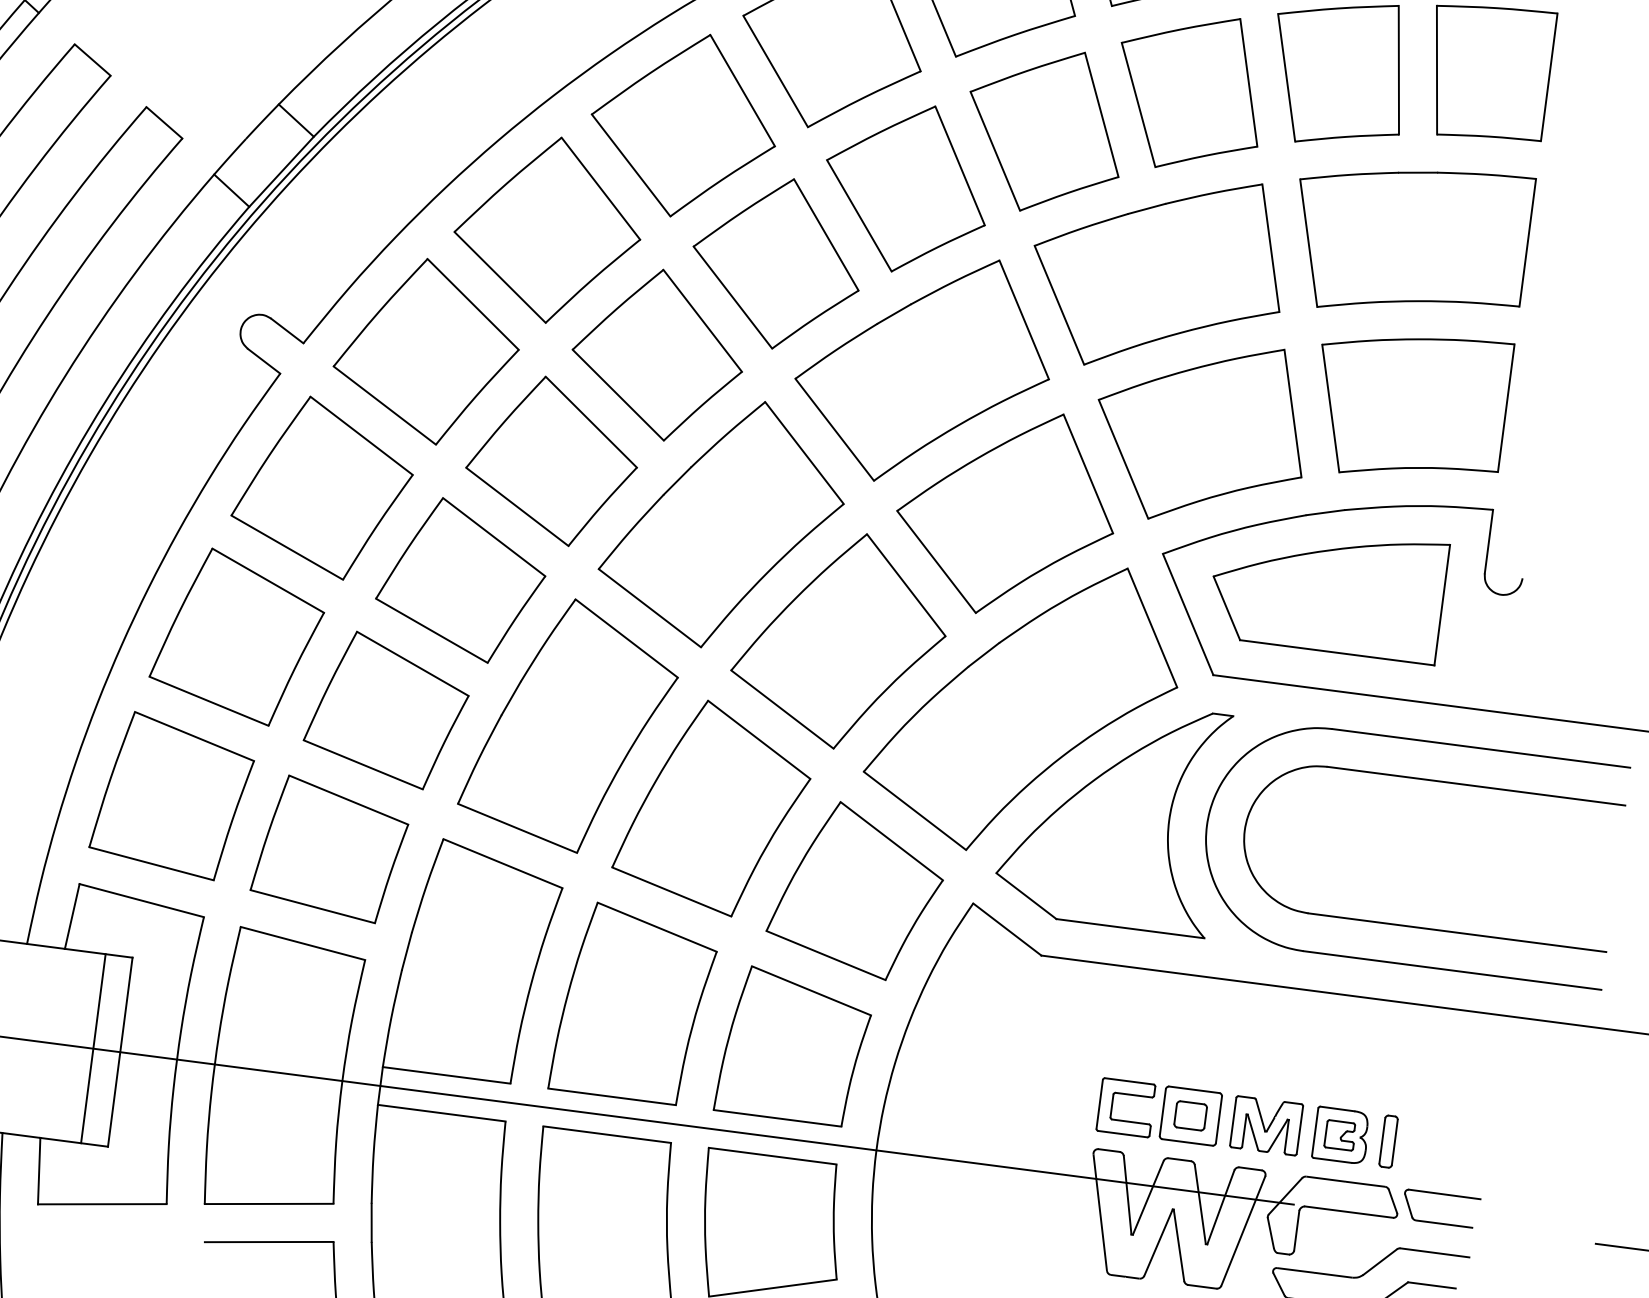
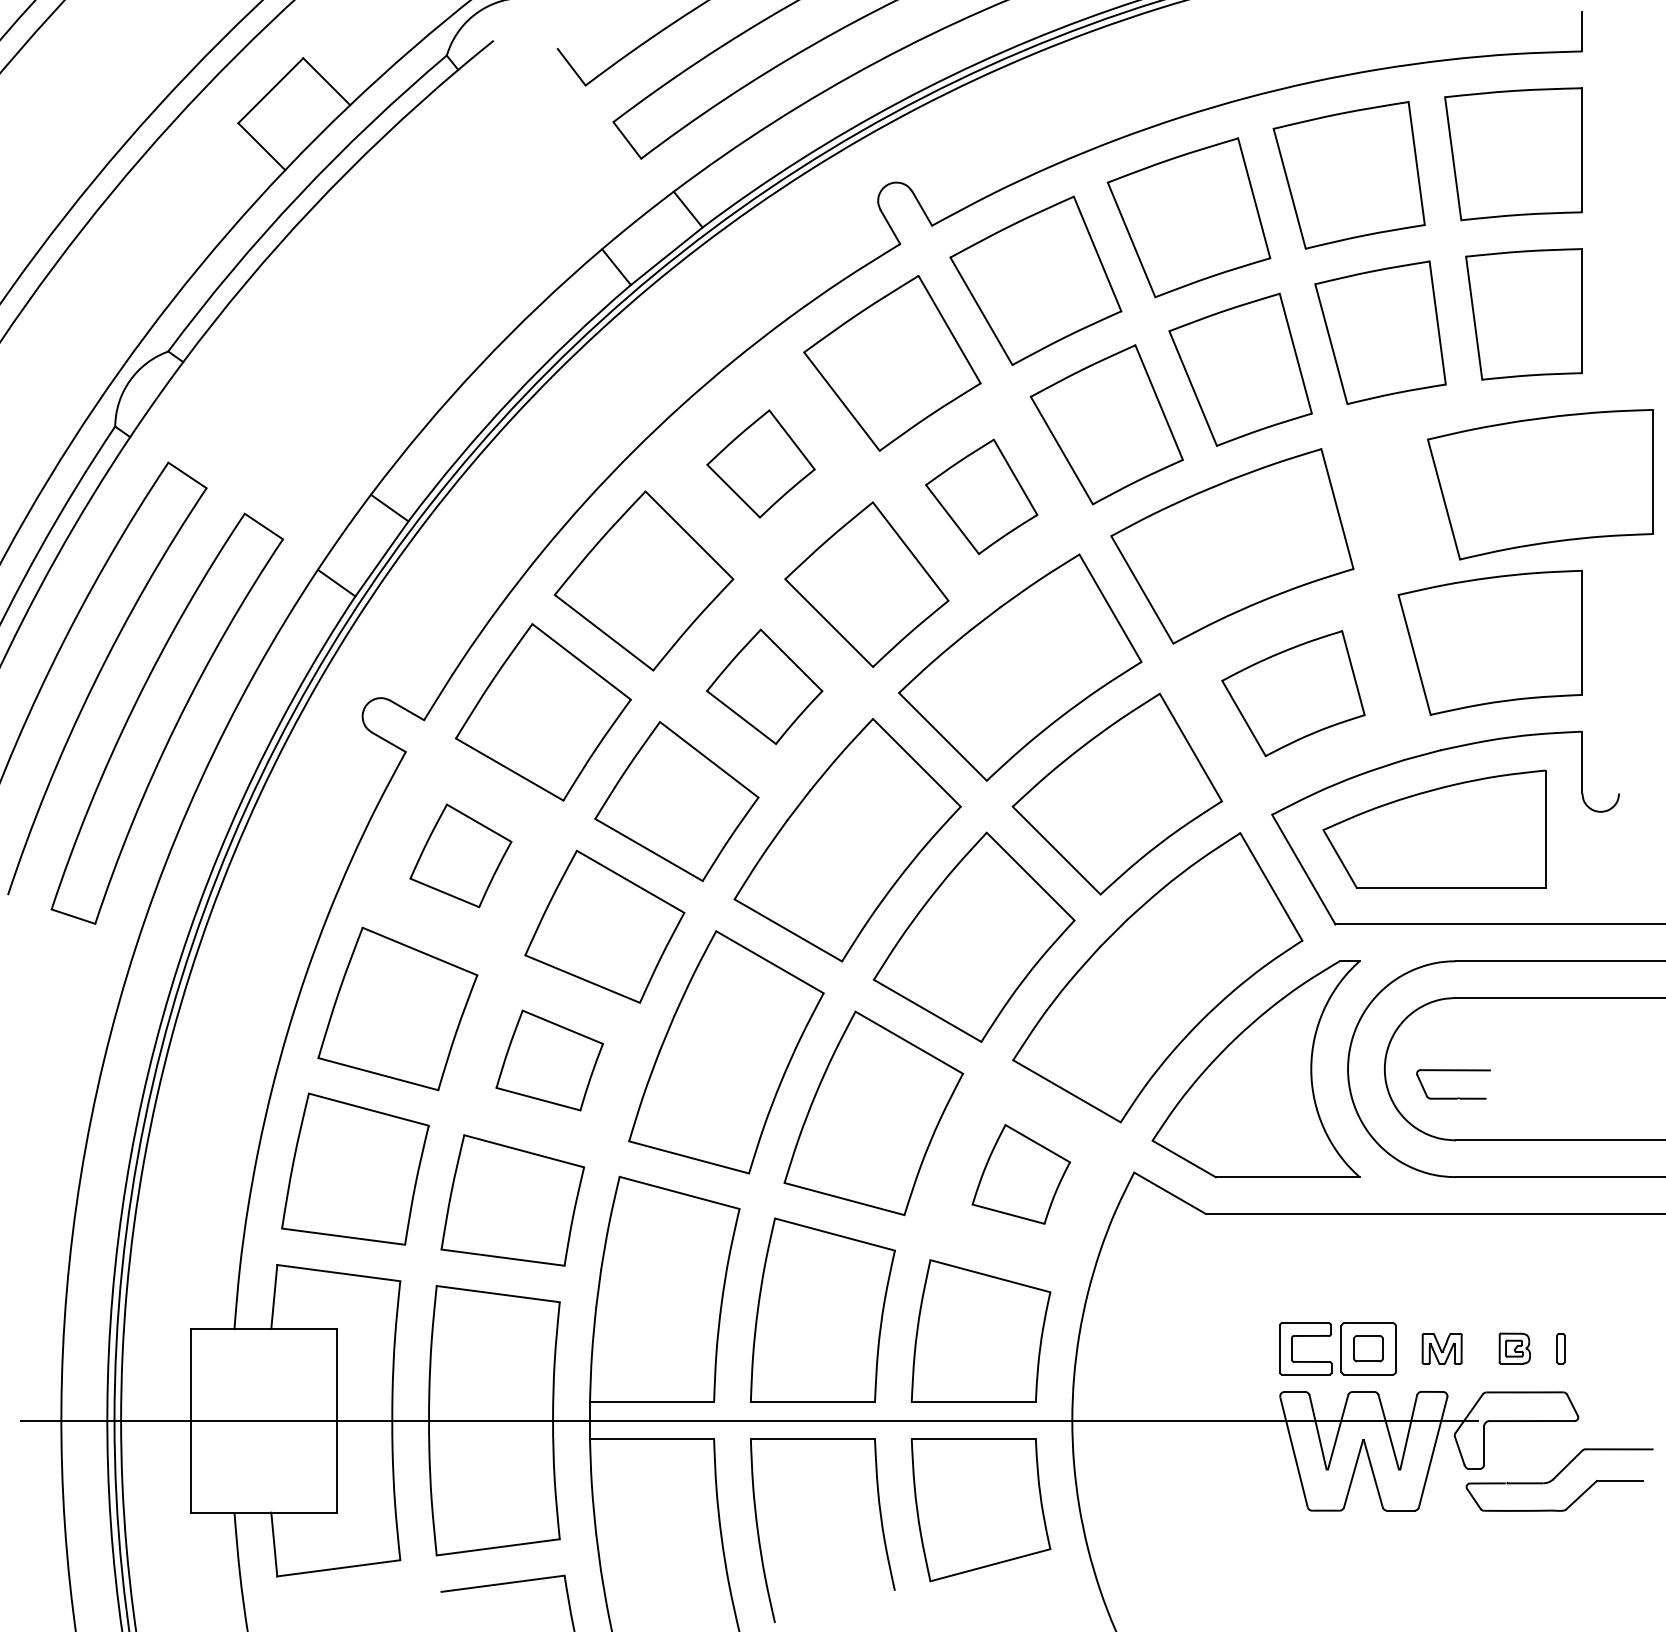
part: (683, 124) -> (760, 463), size x0.6
part: (906, 187) -> (981, 496), size x0.7
part: (1409, 240) -> (1540, 484), moved
part: (657, 354) -> (764, 686), size x0.7
part: (1201, 432) -> (1293, 693), size x0.7
part: (322, 487) -> (460, 855), size x0.6
part: (386, 710) -> (549, 1060), size x0.7
part: (857, 890) -> (1021, 1174), size x0.6
line: (92, 1048) -> (310, 1420), removed
part: (1265, 1125) -> (1441, 1348), size x0.6
part: (1340, 1135) -> (1514, 1348), size x0.6
part: (1388, 1141) -> (1560, 1348), size x0.6
part: (1442, 1195) -> (1453, 1071), moved

